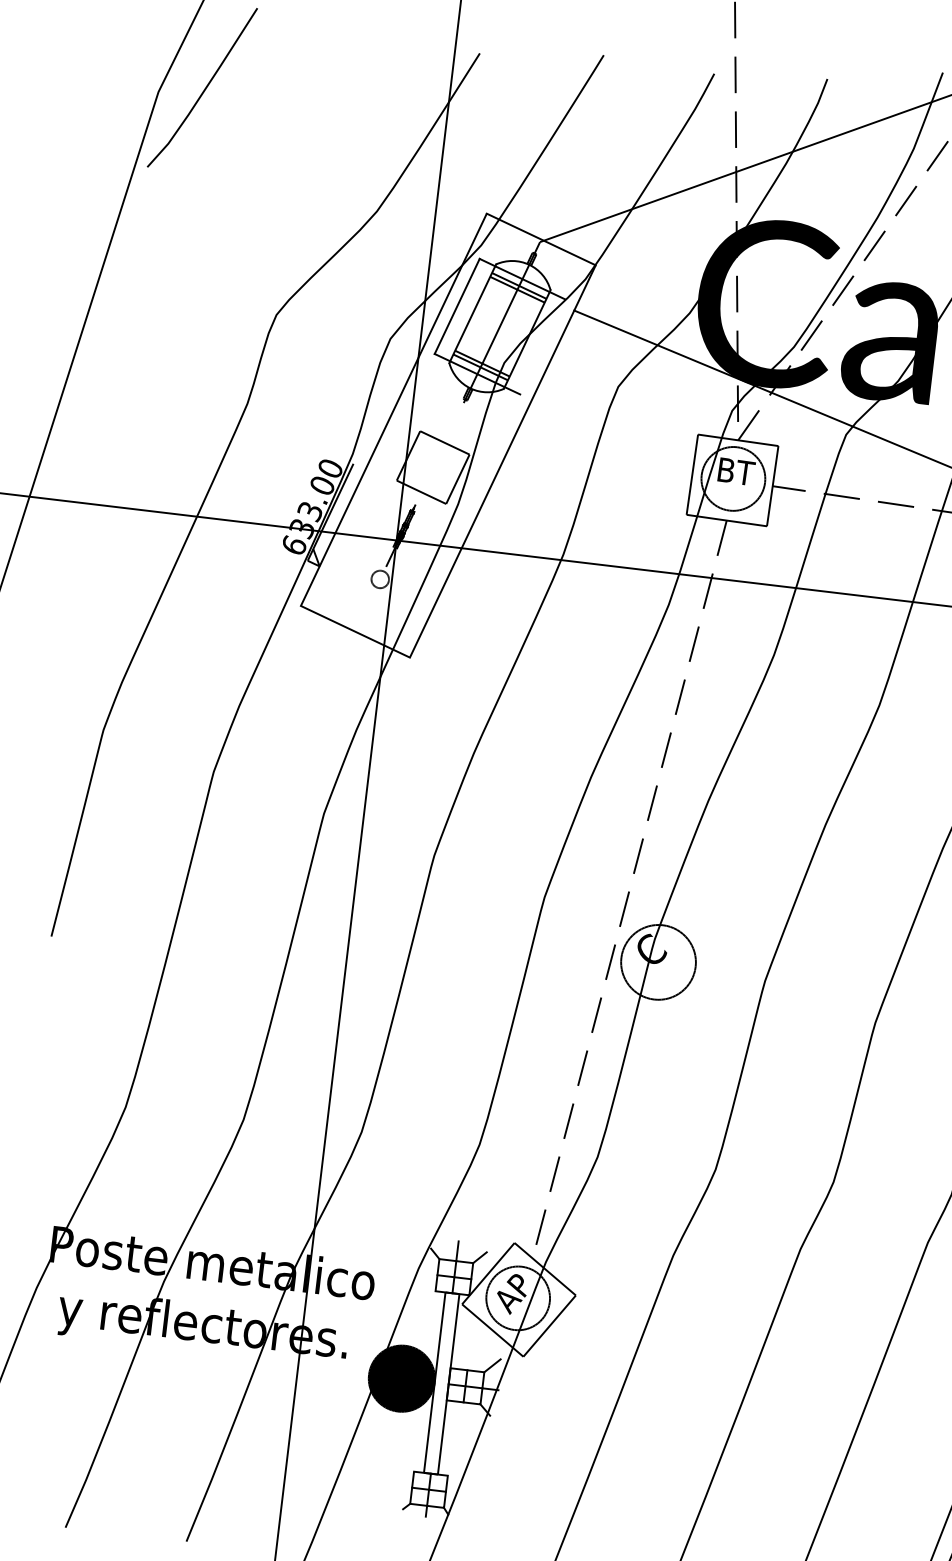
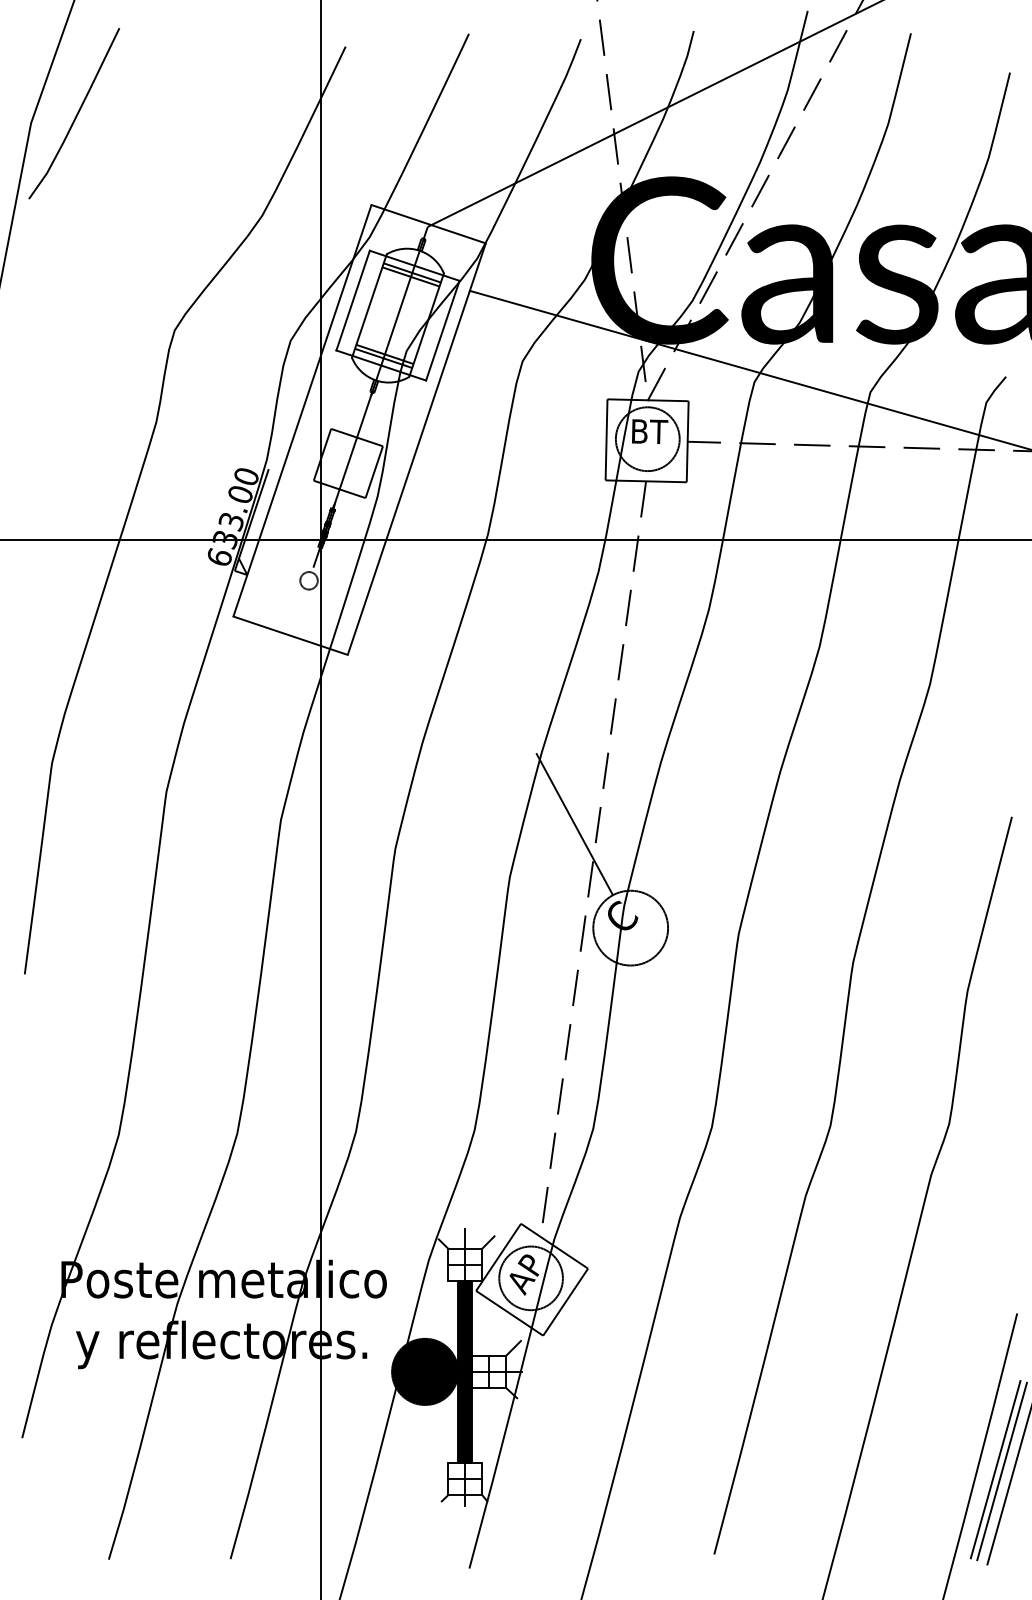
line: (542, 346) -> (442, 330), added
line: (438, 455) -> (352, 450), added
line: (615, 852) -> (574, 824), added
fill: (442, 1383) -> (465, 1371), added

